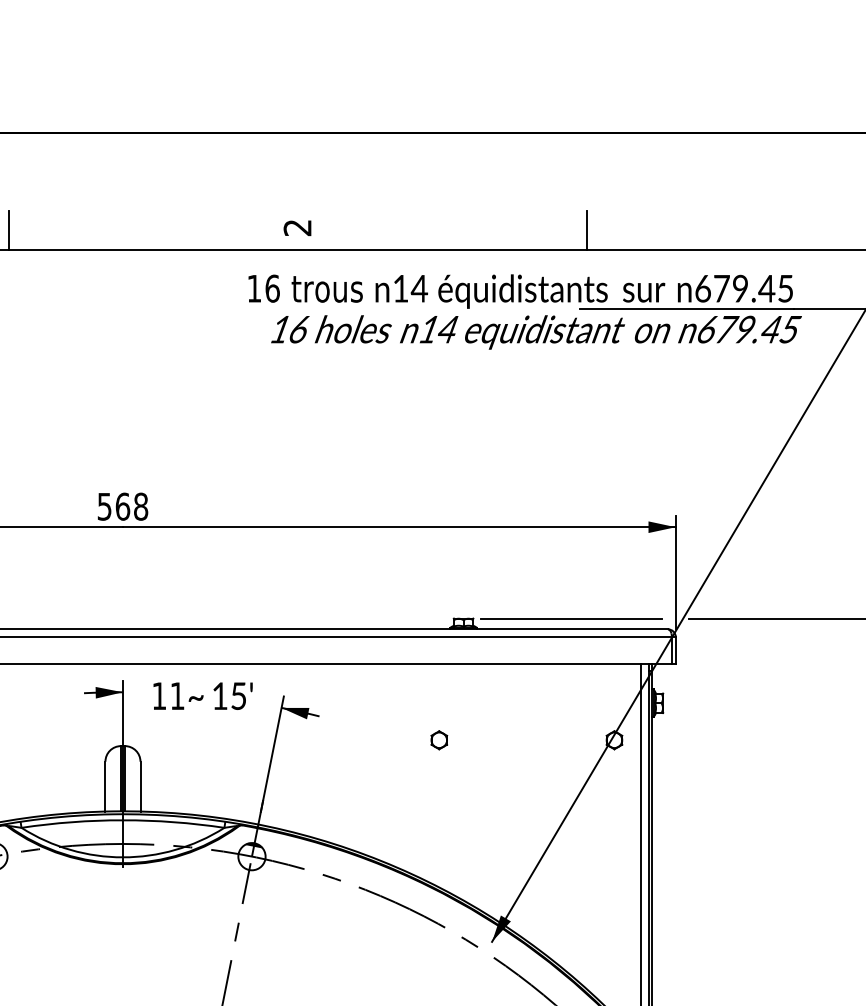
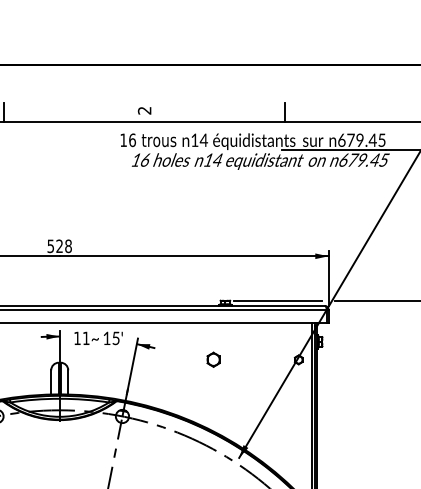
text: (122, 507) -> (59, 246), 568 -> 528
part: (439, 739) -> (213, 359), size x1.6

